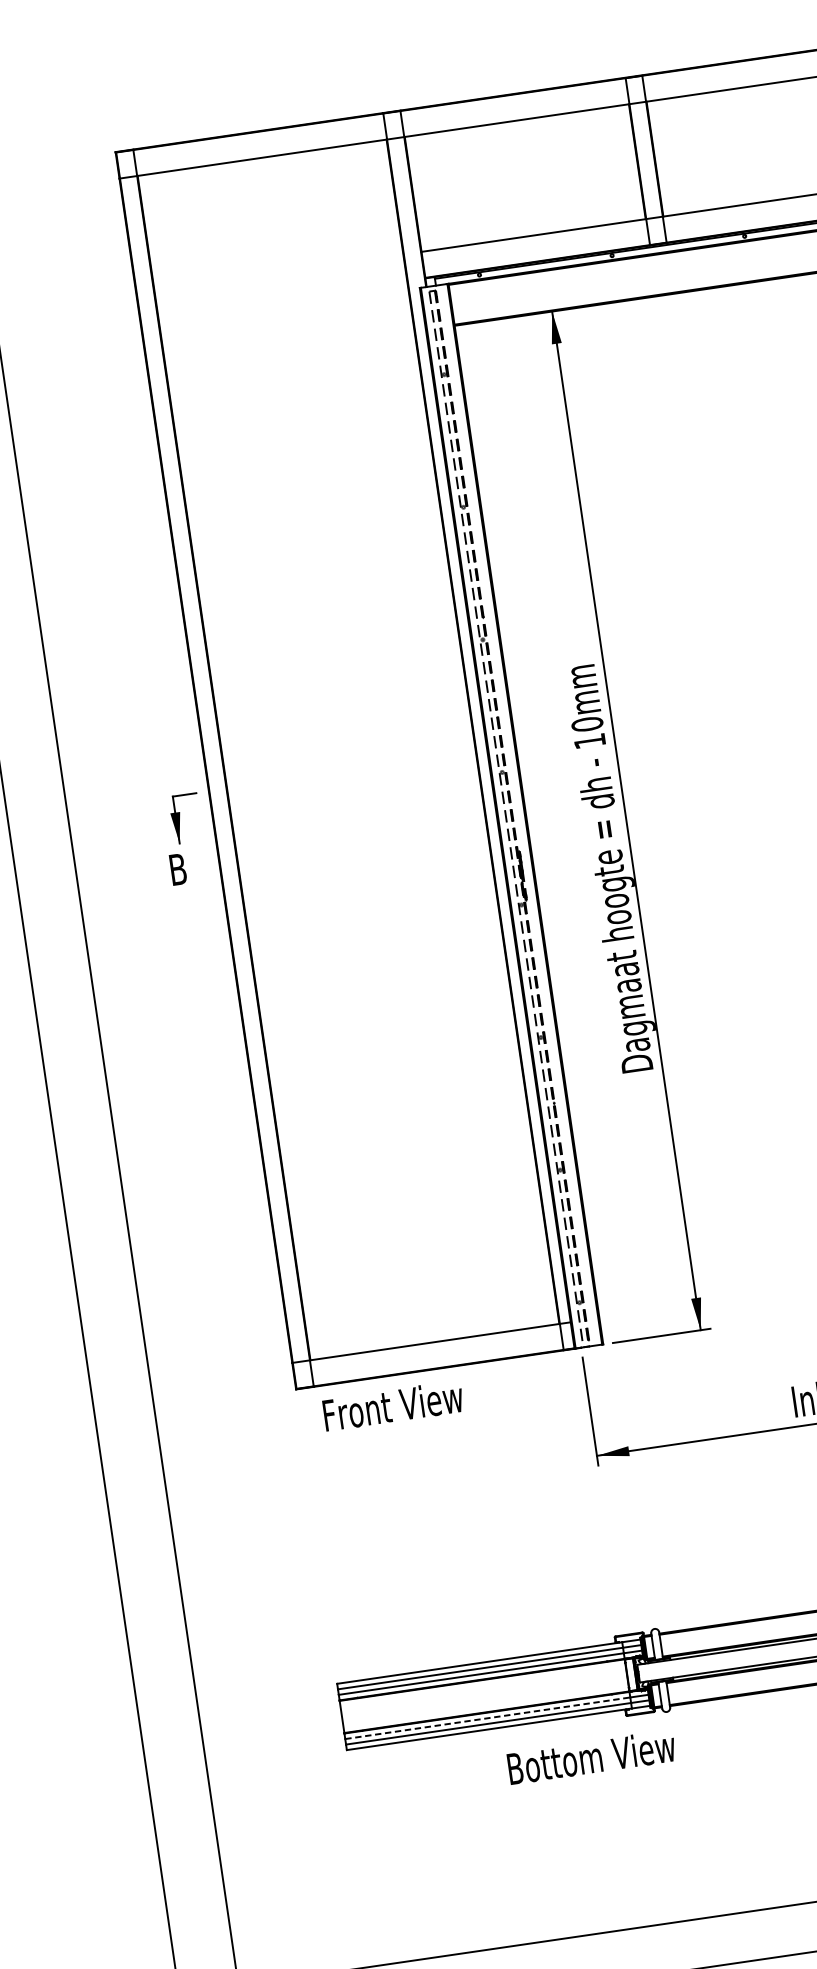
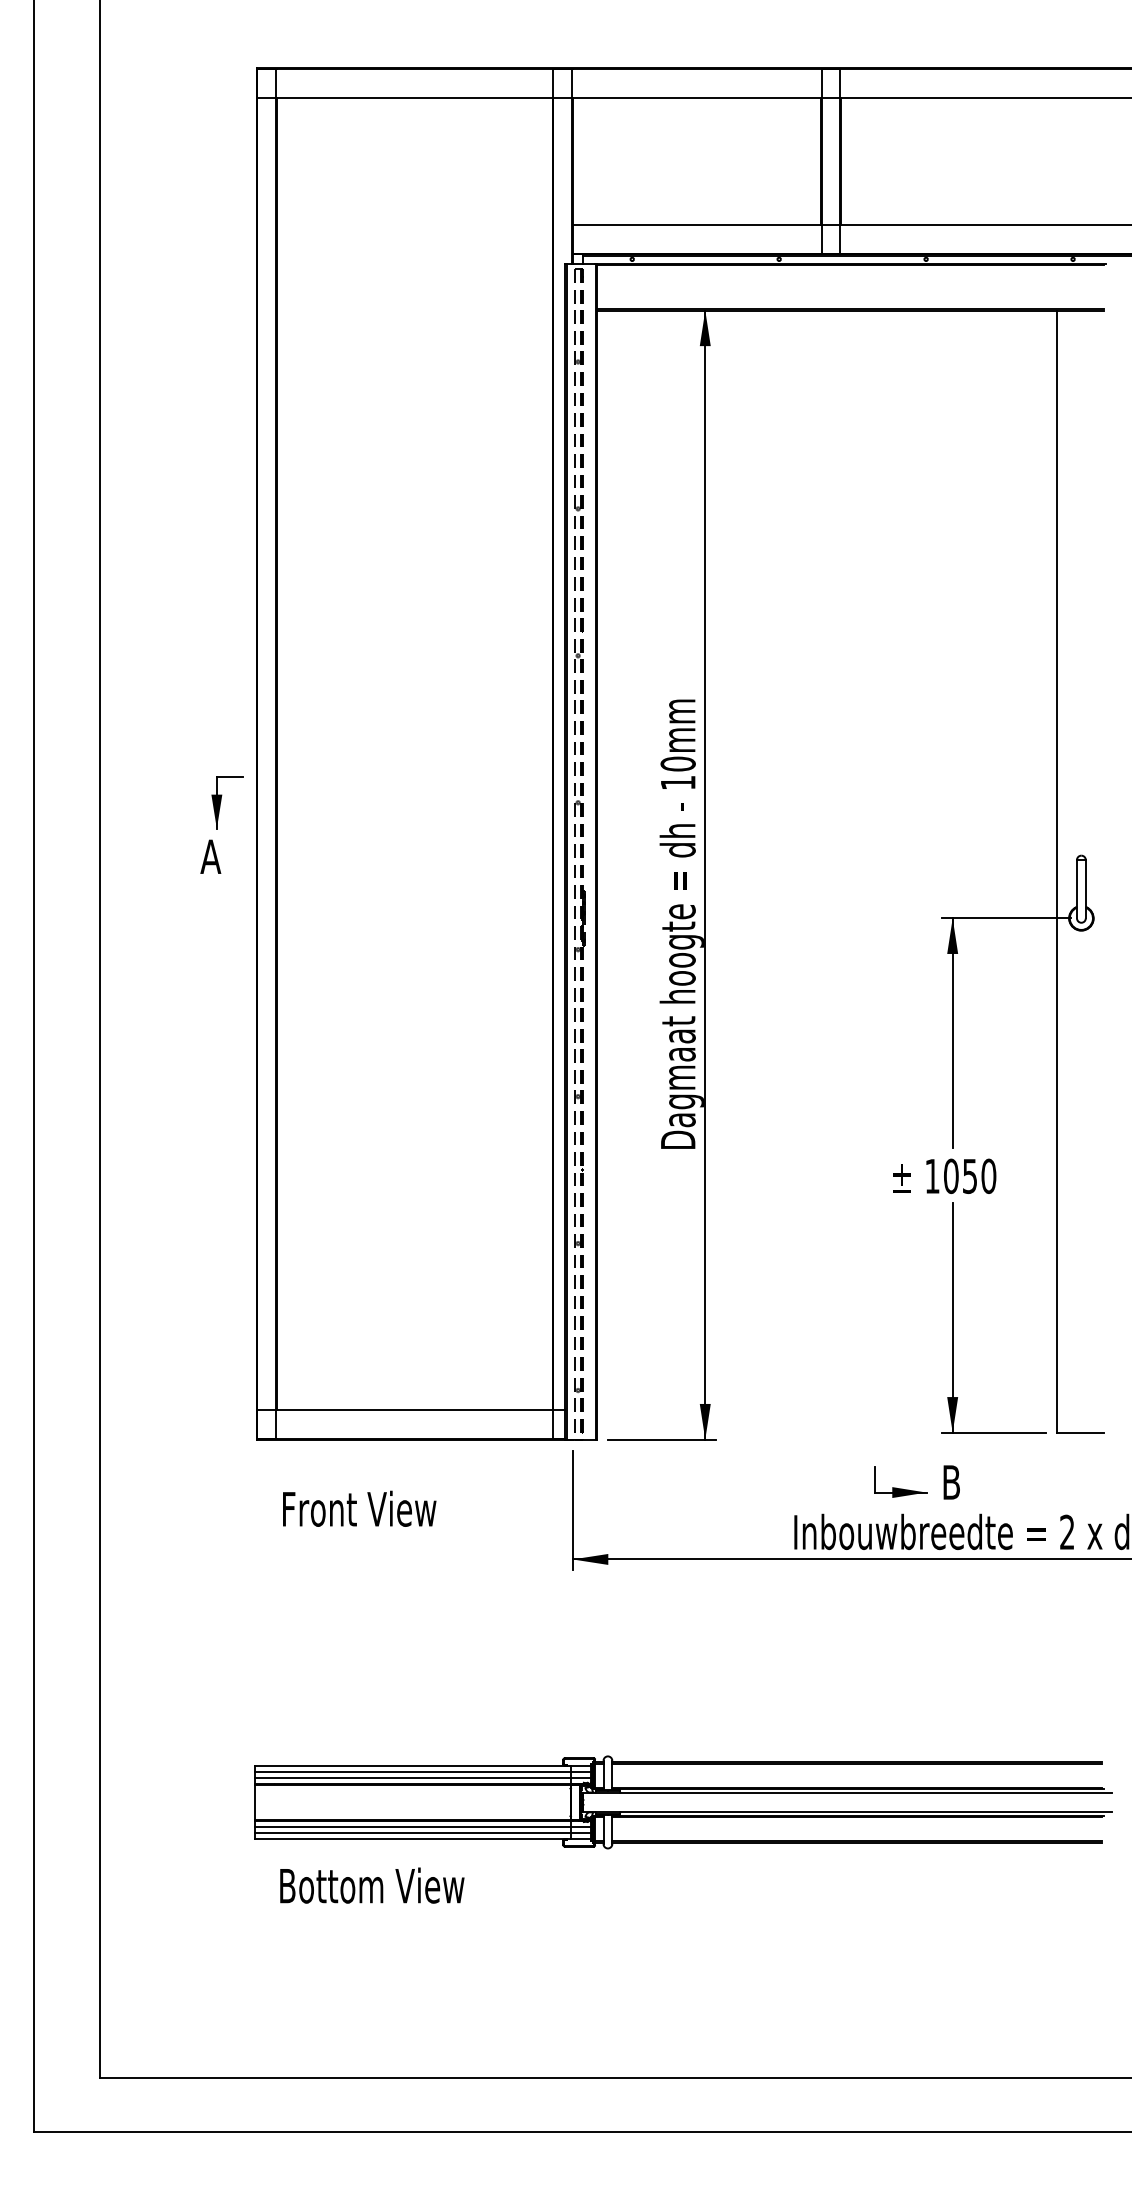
text: (177, 869) -> (210, 856), B -> A
text: (393, 1405) -> (359, 1508), moved
line: (487, 1717) -> (412, 1826), dashed -> solid
text: (591, 1757) -> (372, 1885), moved

